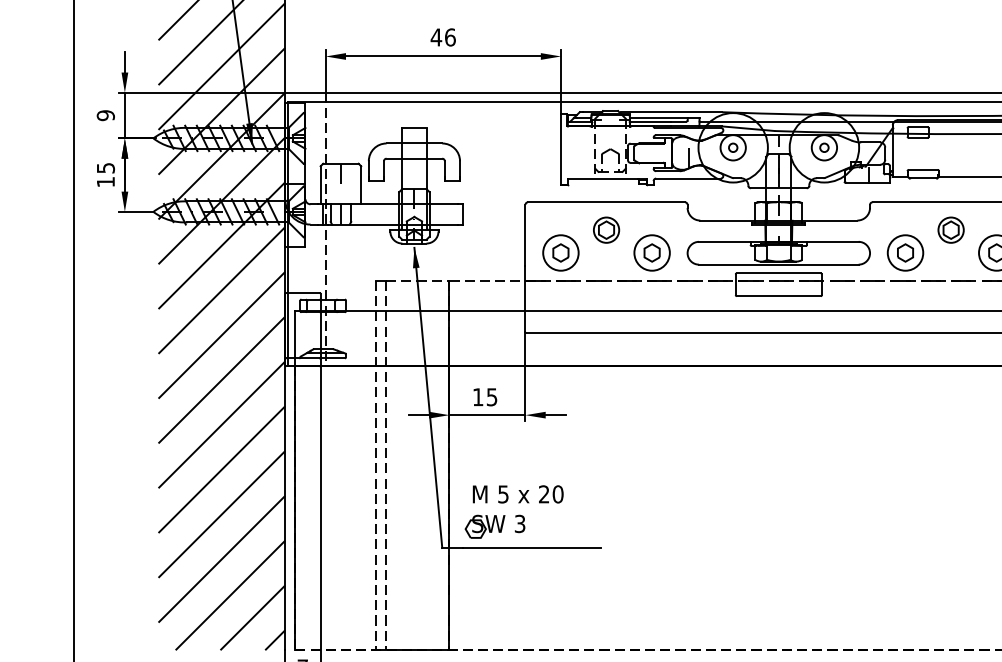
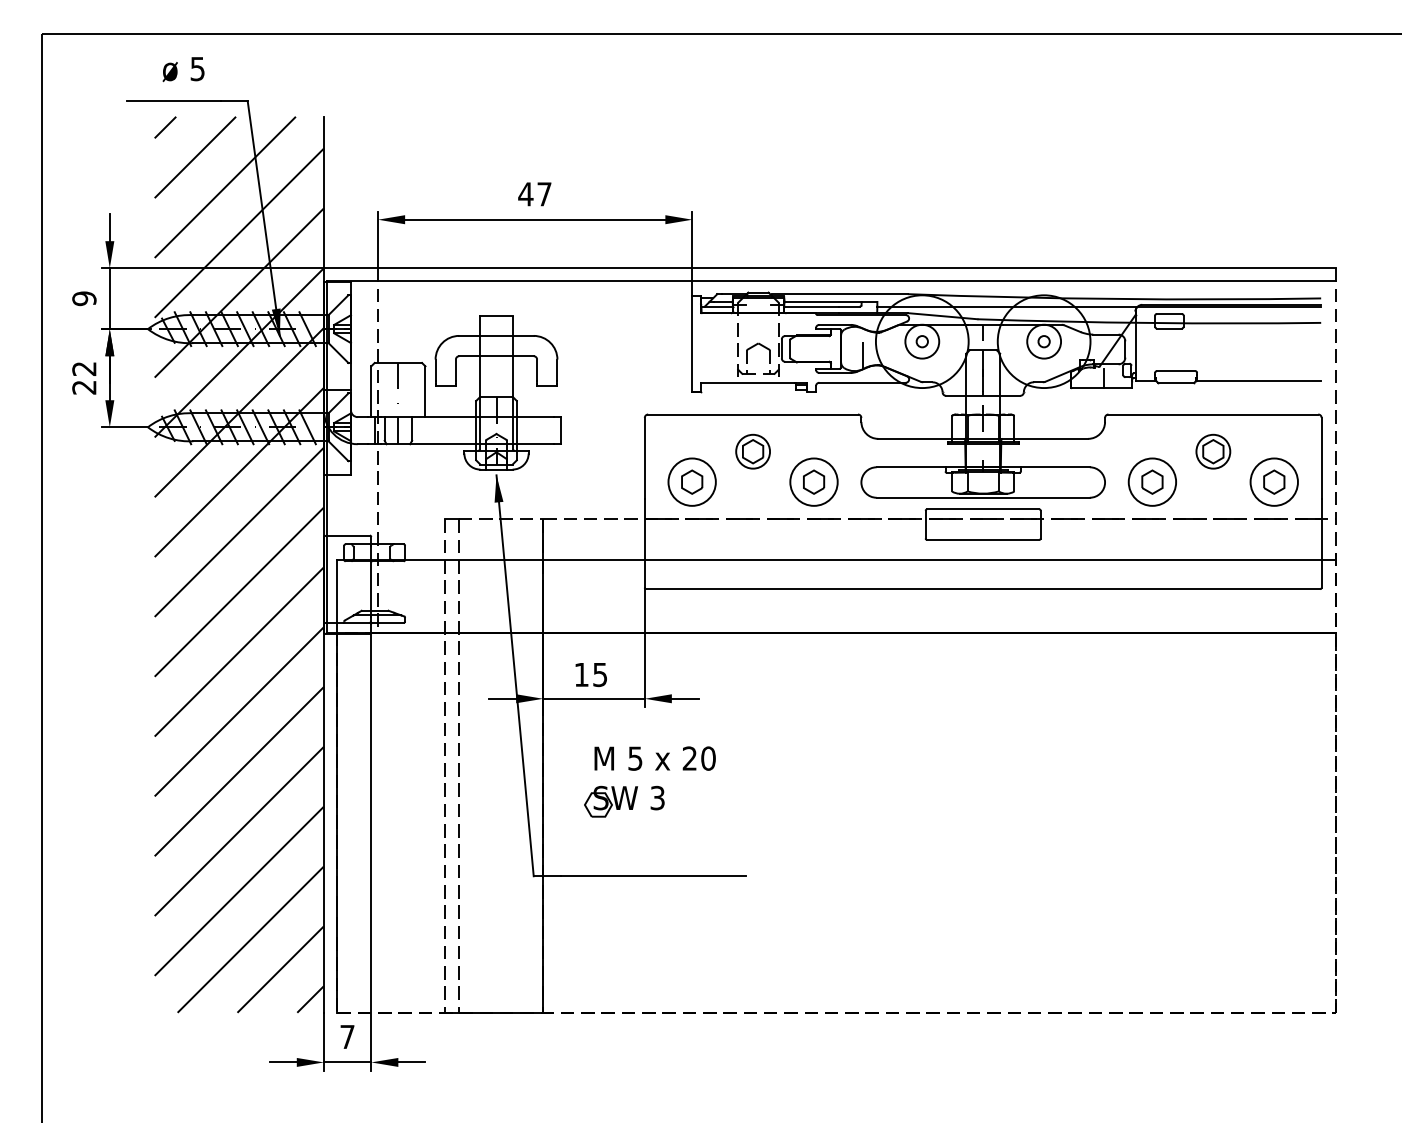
text: (450, 37) -> (544, 194), 46 -> 47
text: (105, 175) -> (84, 378), 15 -> 22
part: (513, 511) -> (649, 781), moved

